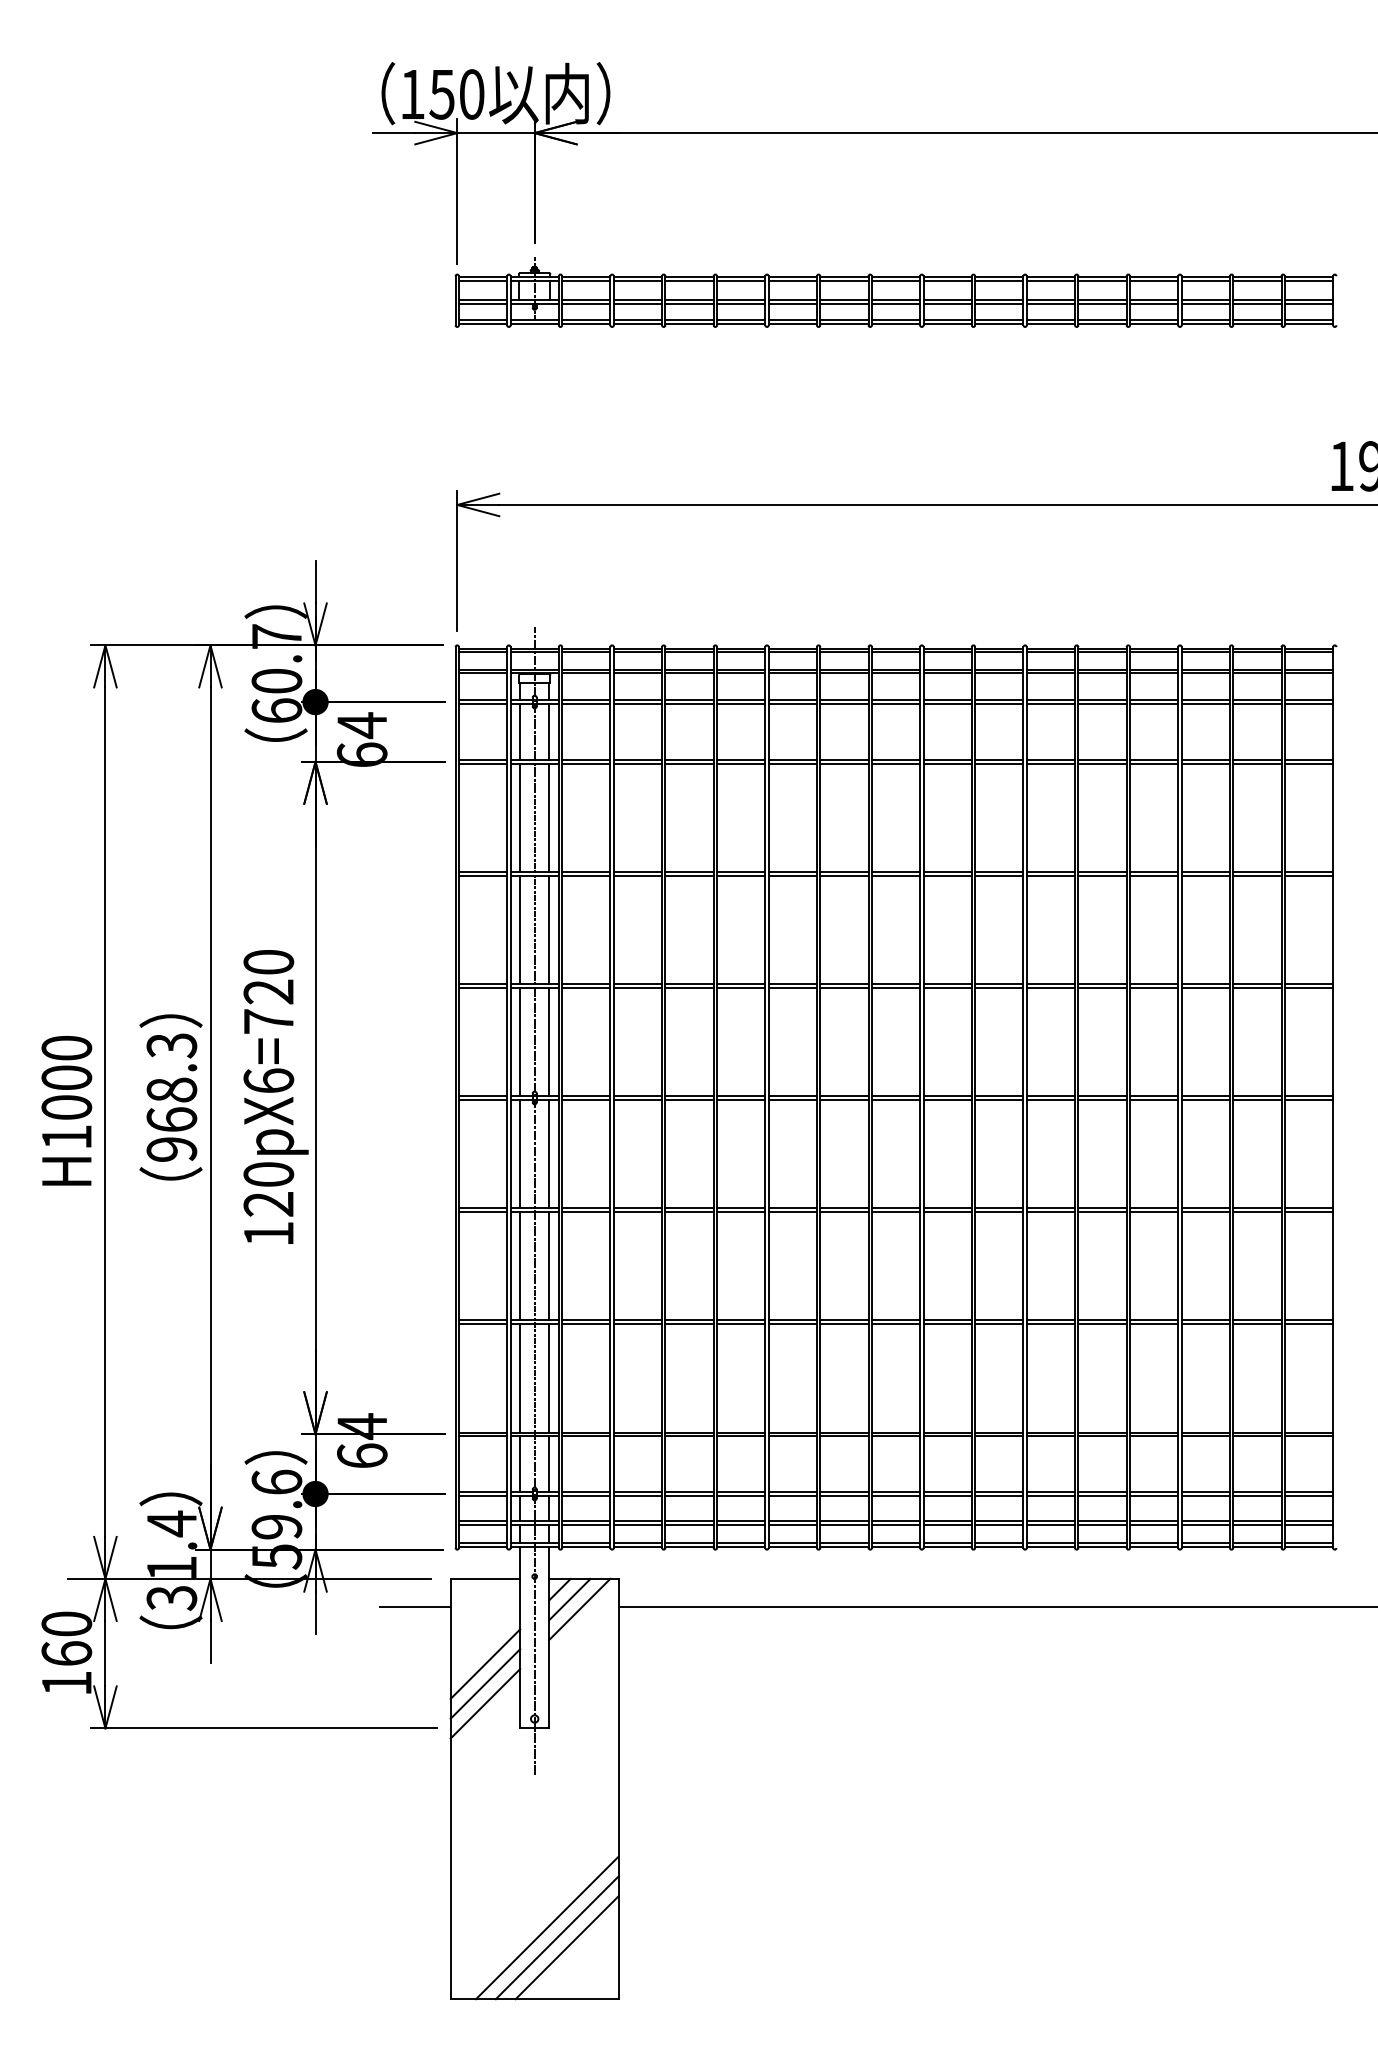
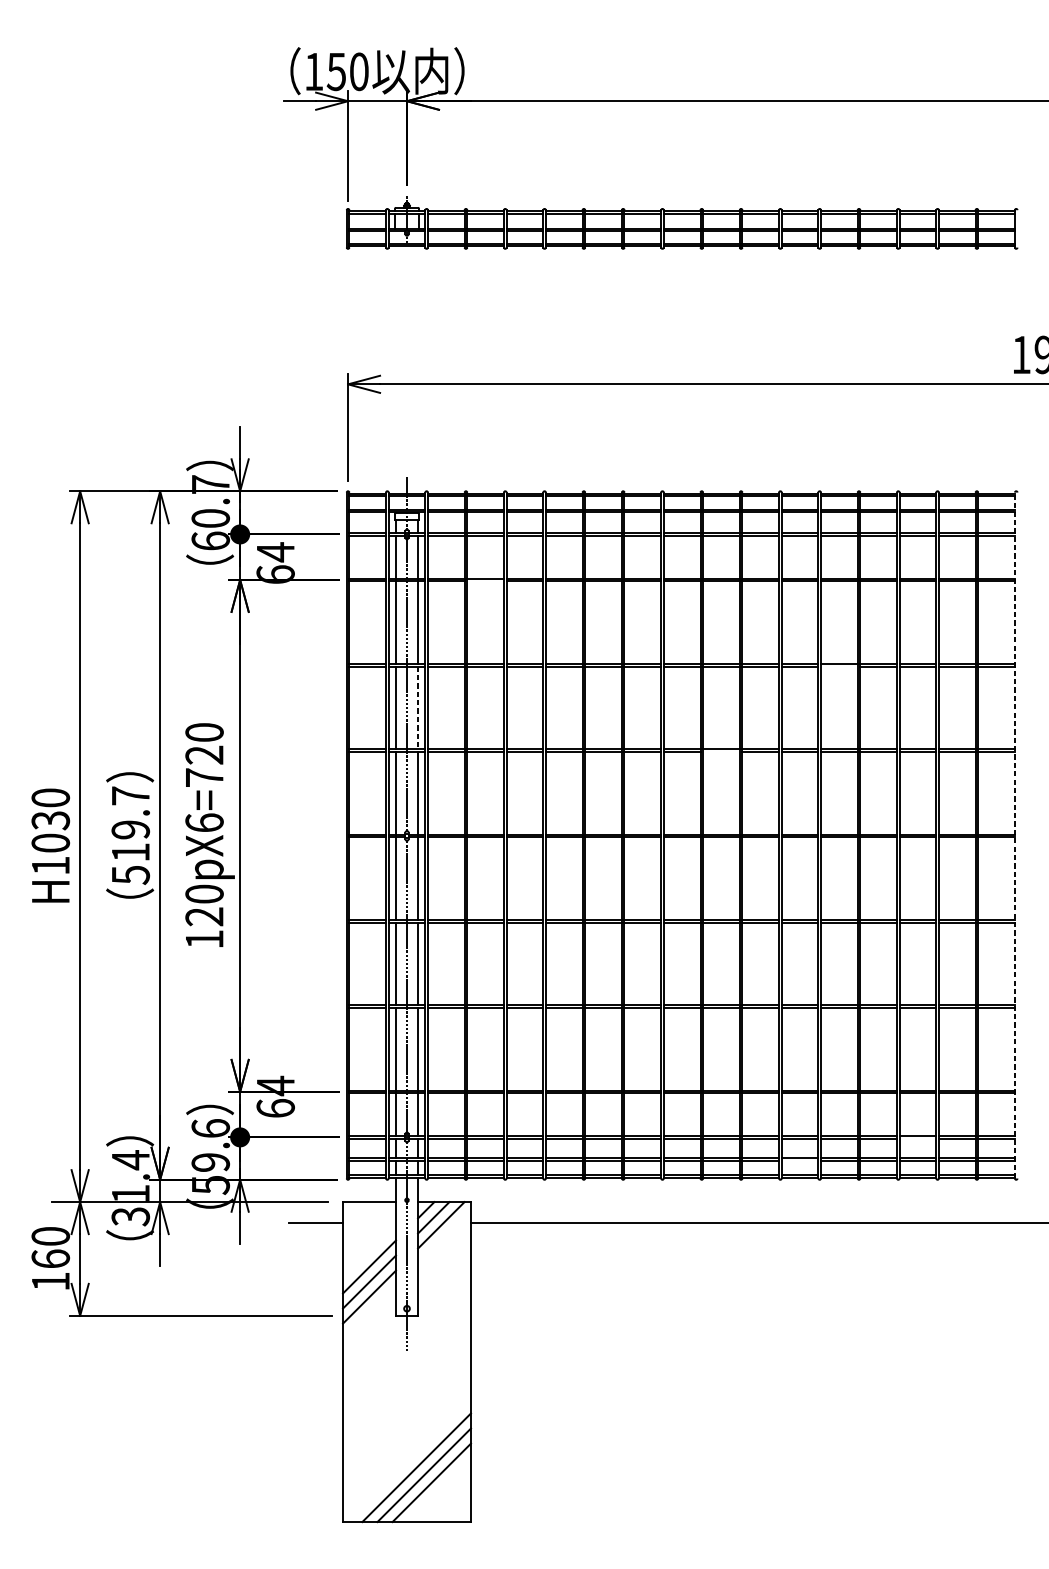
line: (637, 763) -> (485, 581), removed
line: (1102, 875) -> (839, 666), removed
line: (549, 930) -> (418, 708), solid -> dashed
line: (947, 987) -> (721, 751), removed
text: (66, 1077) -> (50, 820), H1000 -> H1030
text: (171, 1097) -> (130, 835), 968.3 -> 519.7
line: (1333, 1097) -> (1015, 835), solid -> dashed
line: (1205, 1495) -> (917, 1138), removed
line: (1050, 1524) -> (799, 1160), removed

